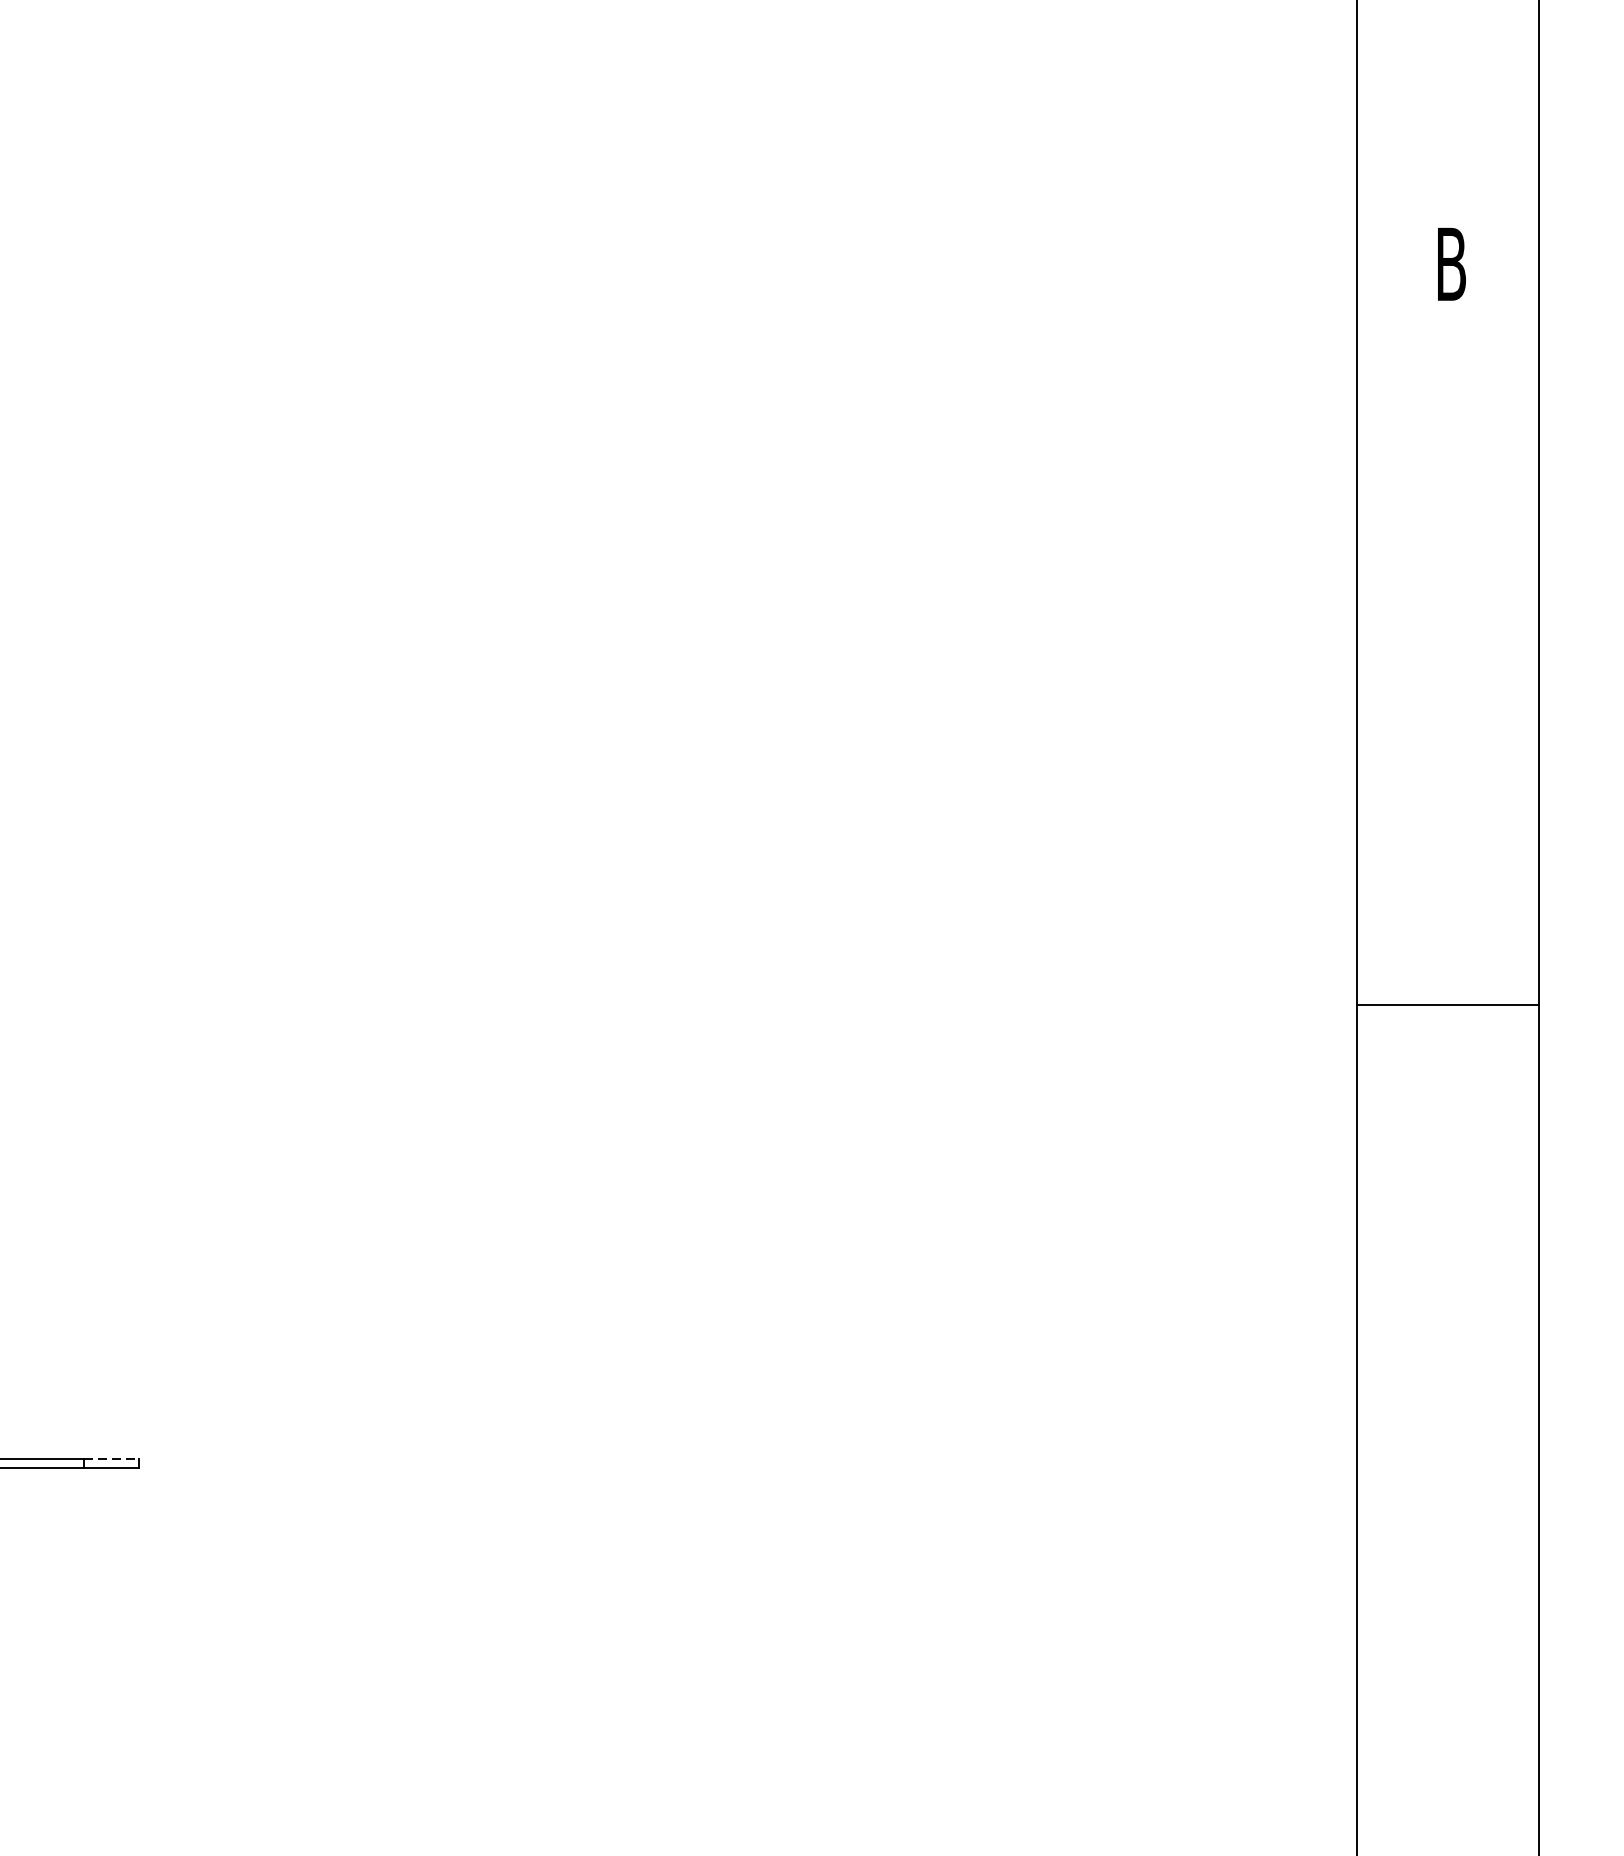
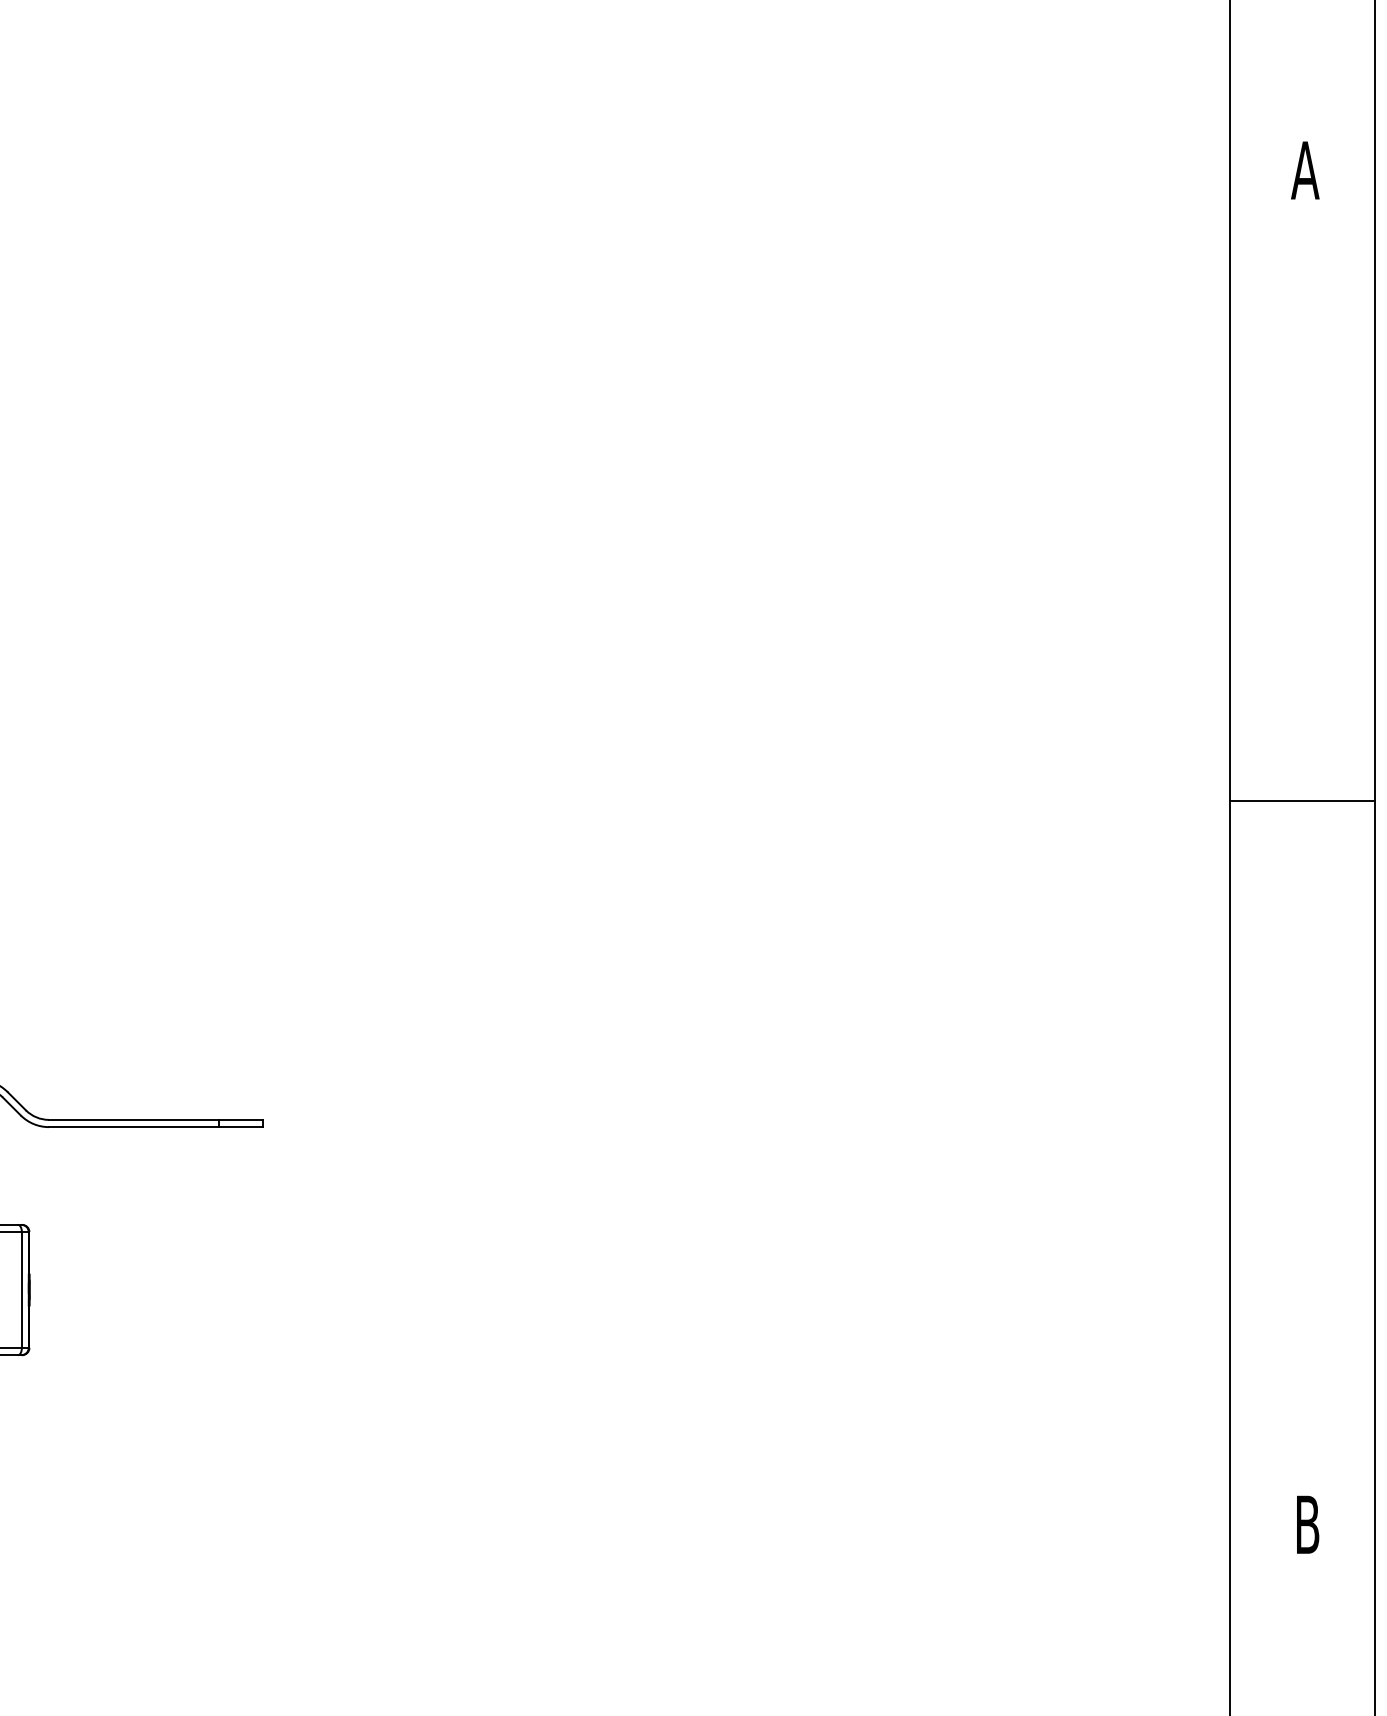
text: (1451, 264) -> (1305, 170), B -> A
line: (1447, 1005) -> (1302, 801), moved
line: (111, 1458) -> (240, 1119), dashed -> solid

